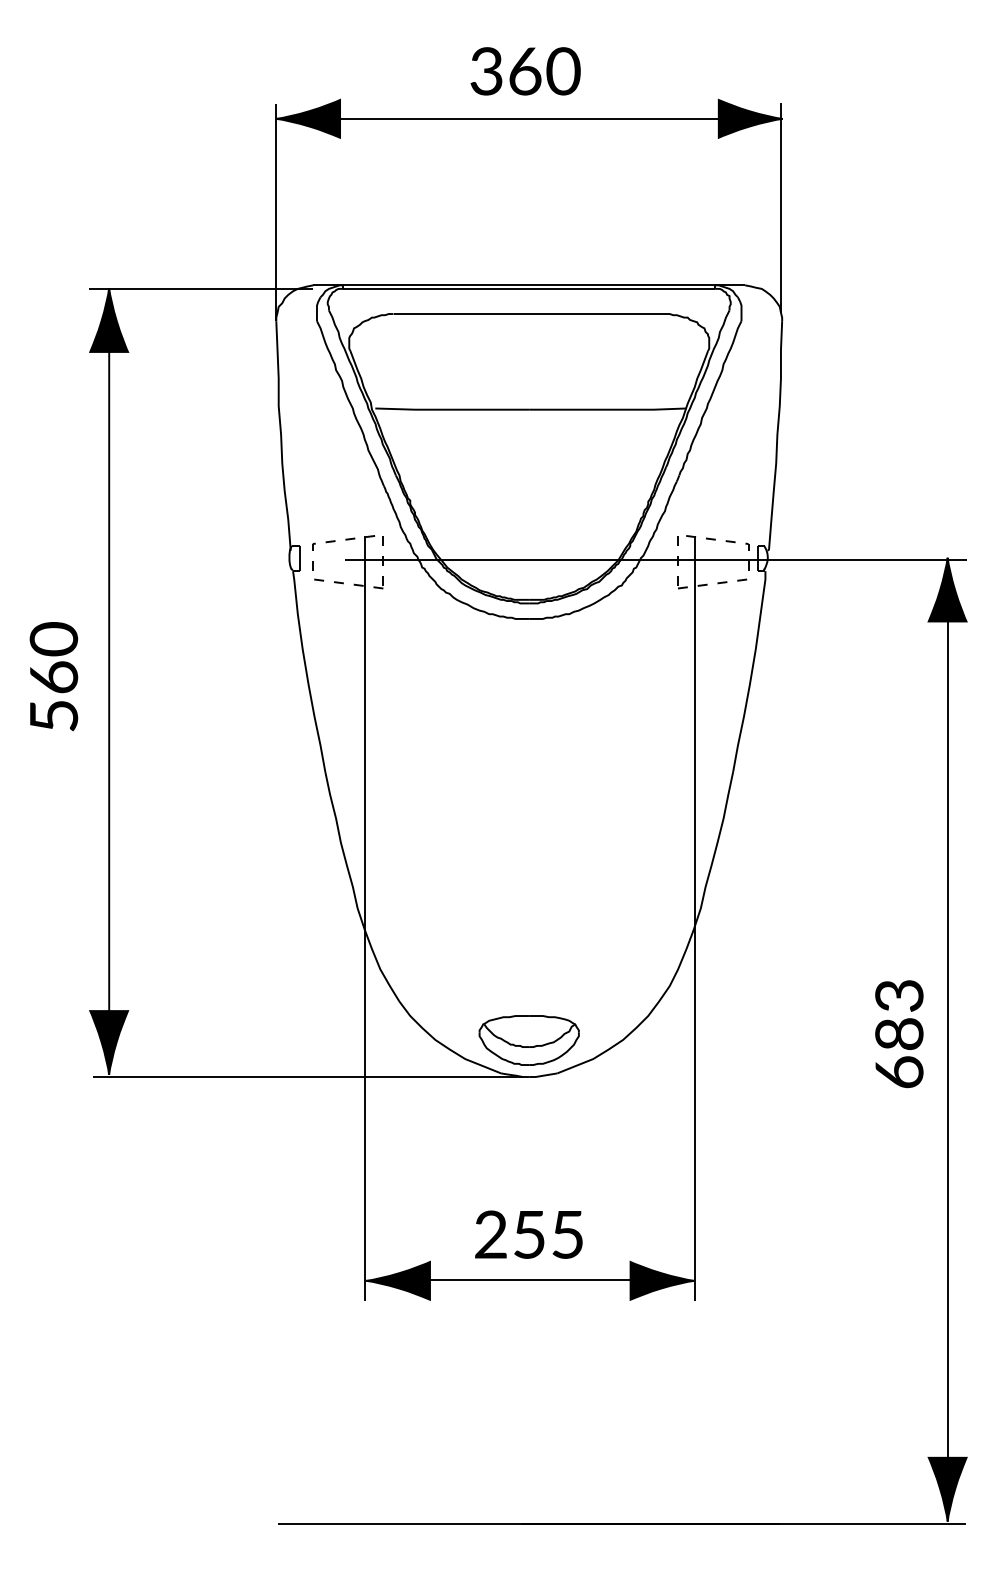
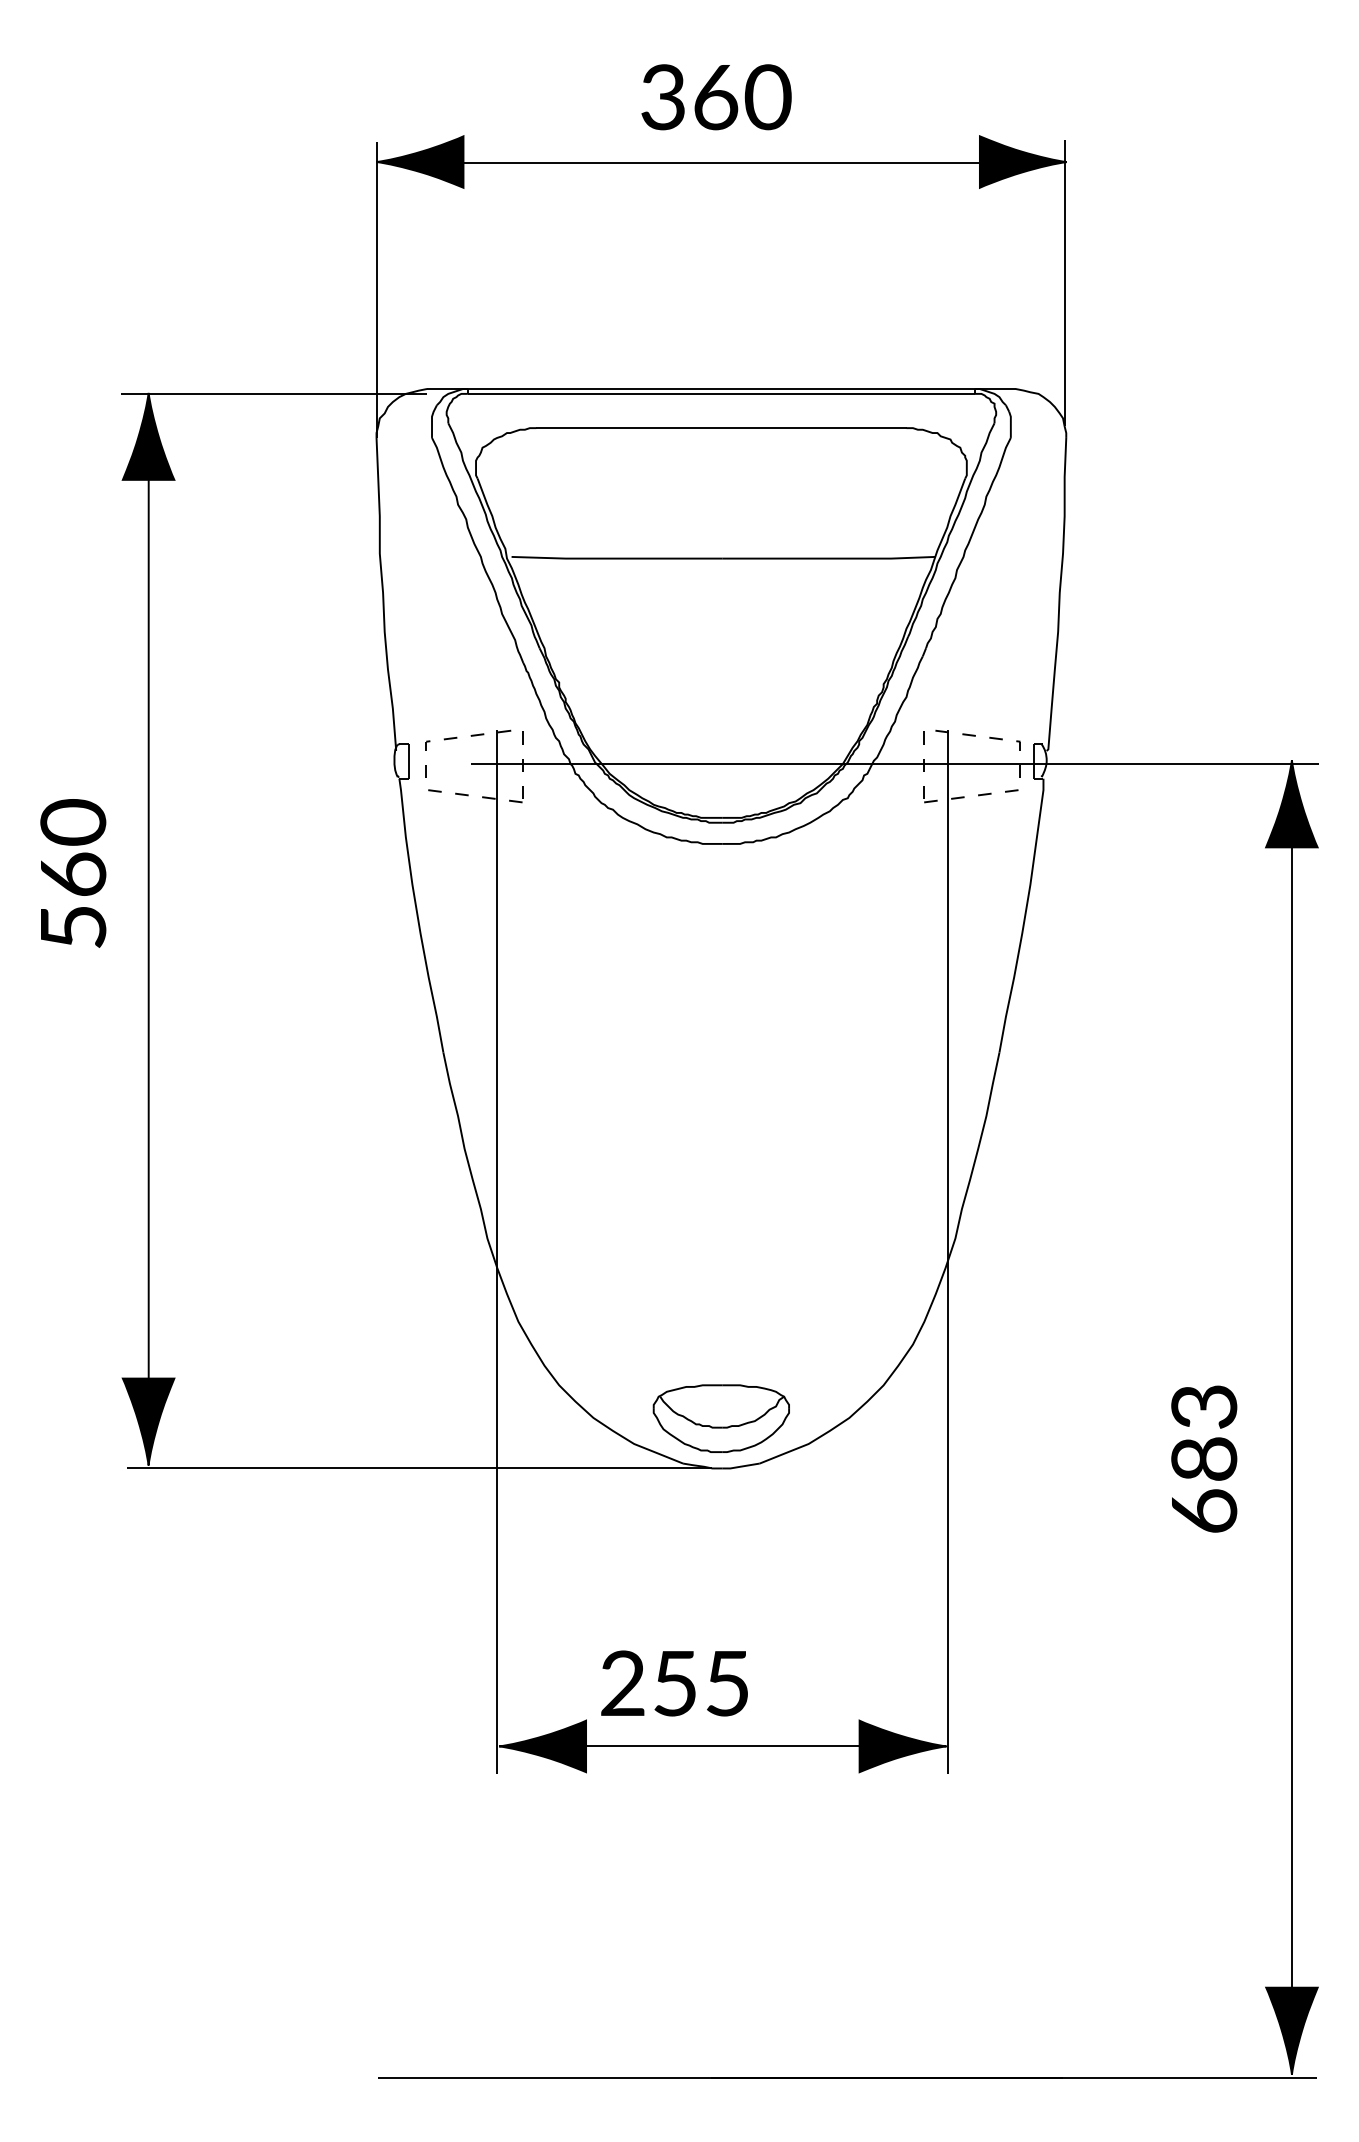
part: (53, 676) -> (72, 873), moved
part: (899, 1034) -> (1204, 1459), moved
part: (528, 1234) -> (674, 1683), moved

